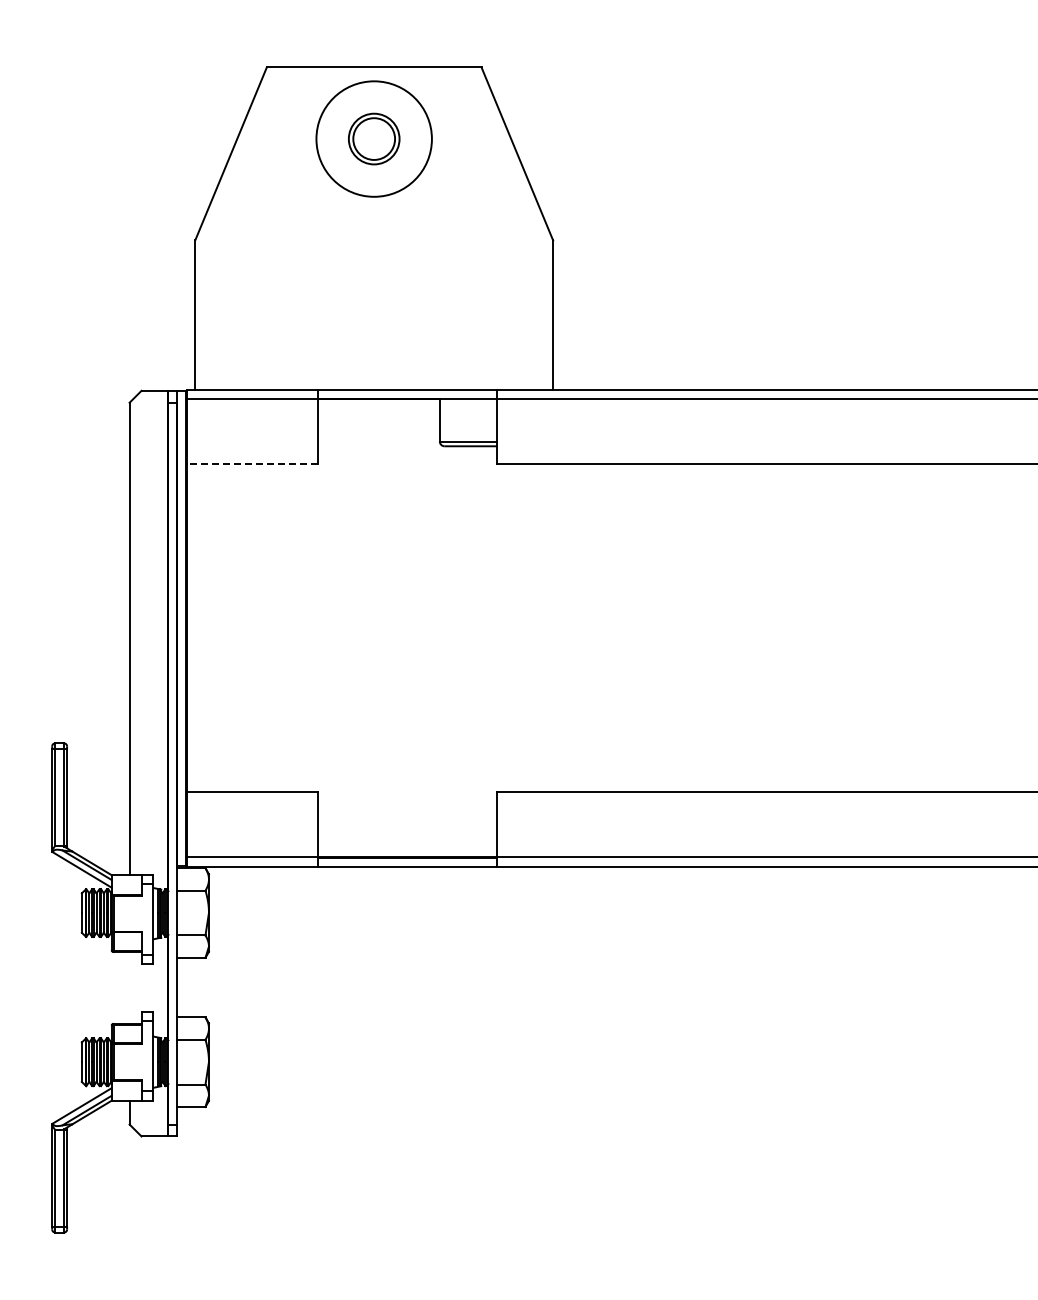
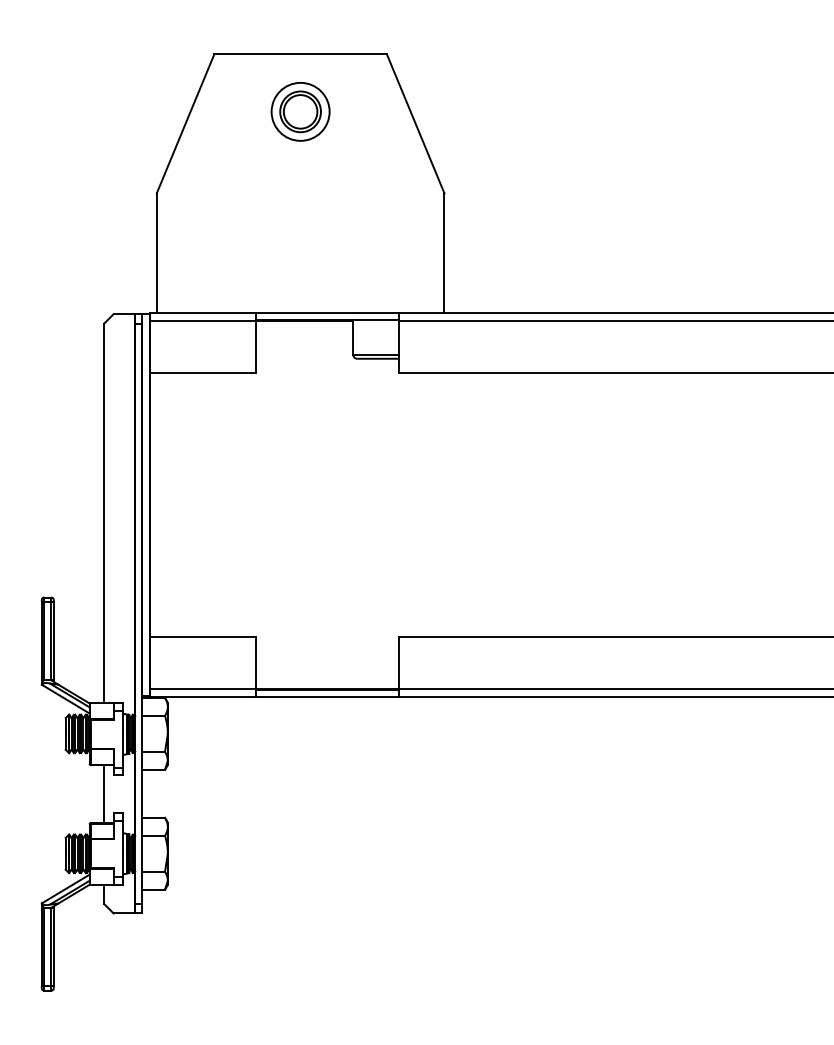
circle: (374, 139) -> (300, 112), size x0.62
line: (252, 464) -> (202, 373), dashed -> solid
line: (129, 987) -> (103, 793), added

